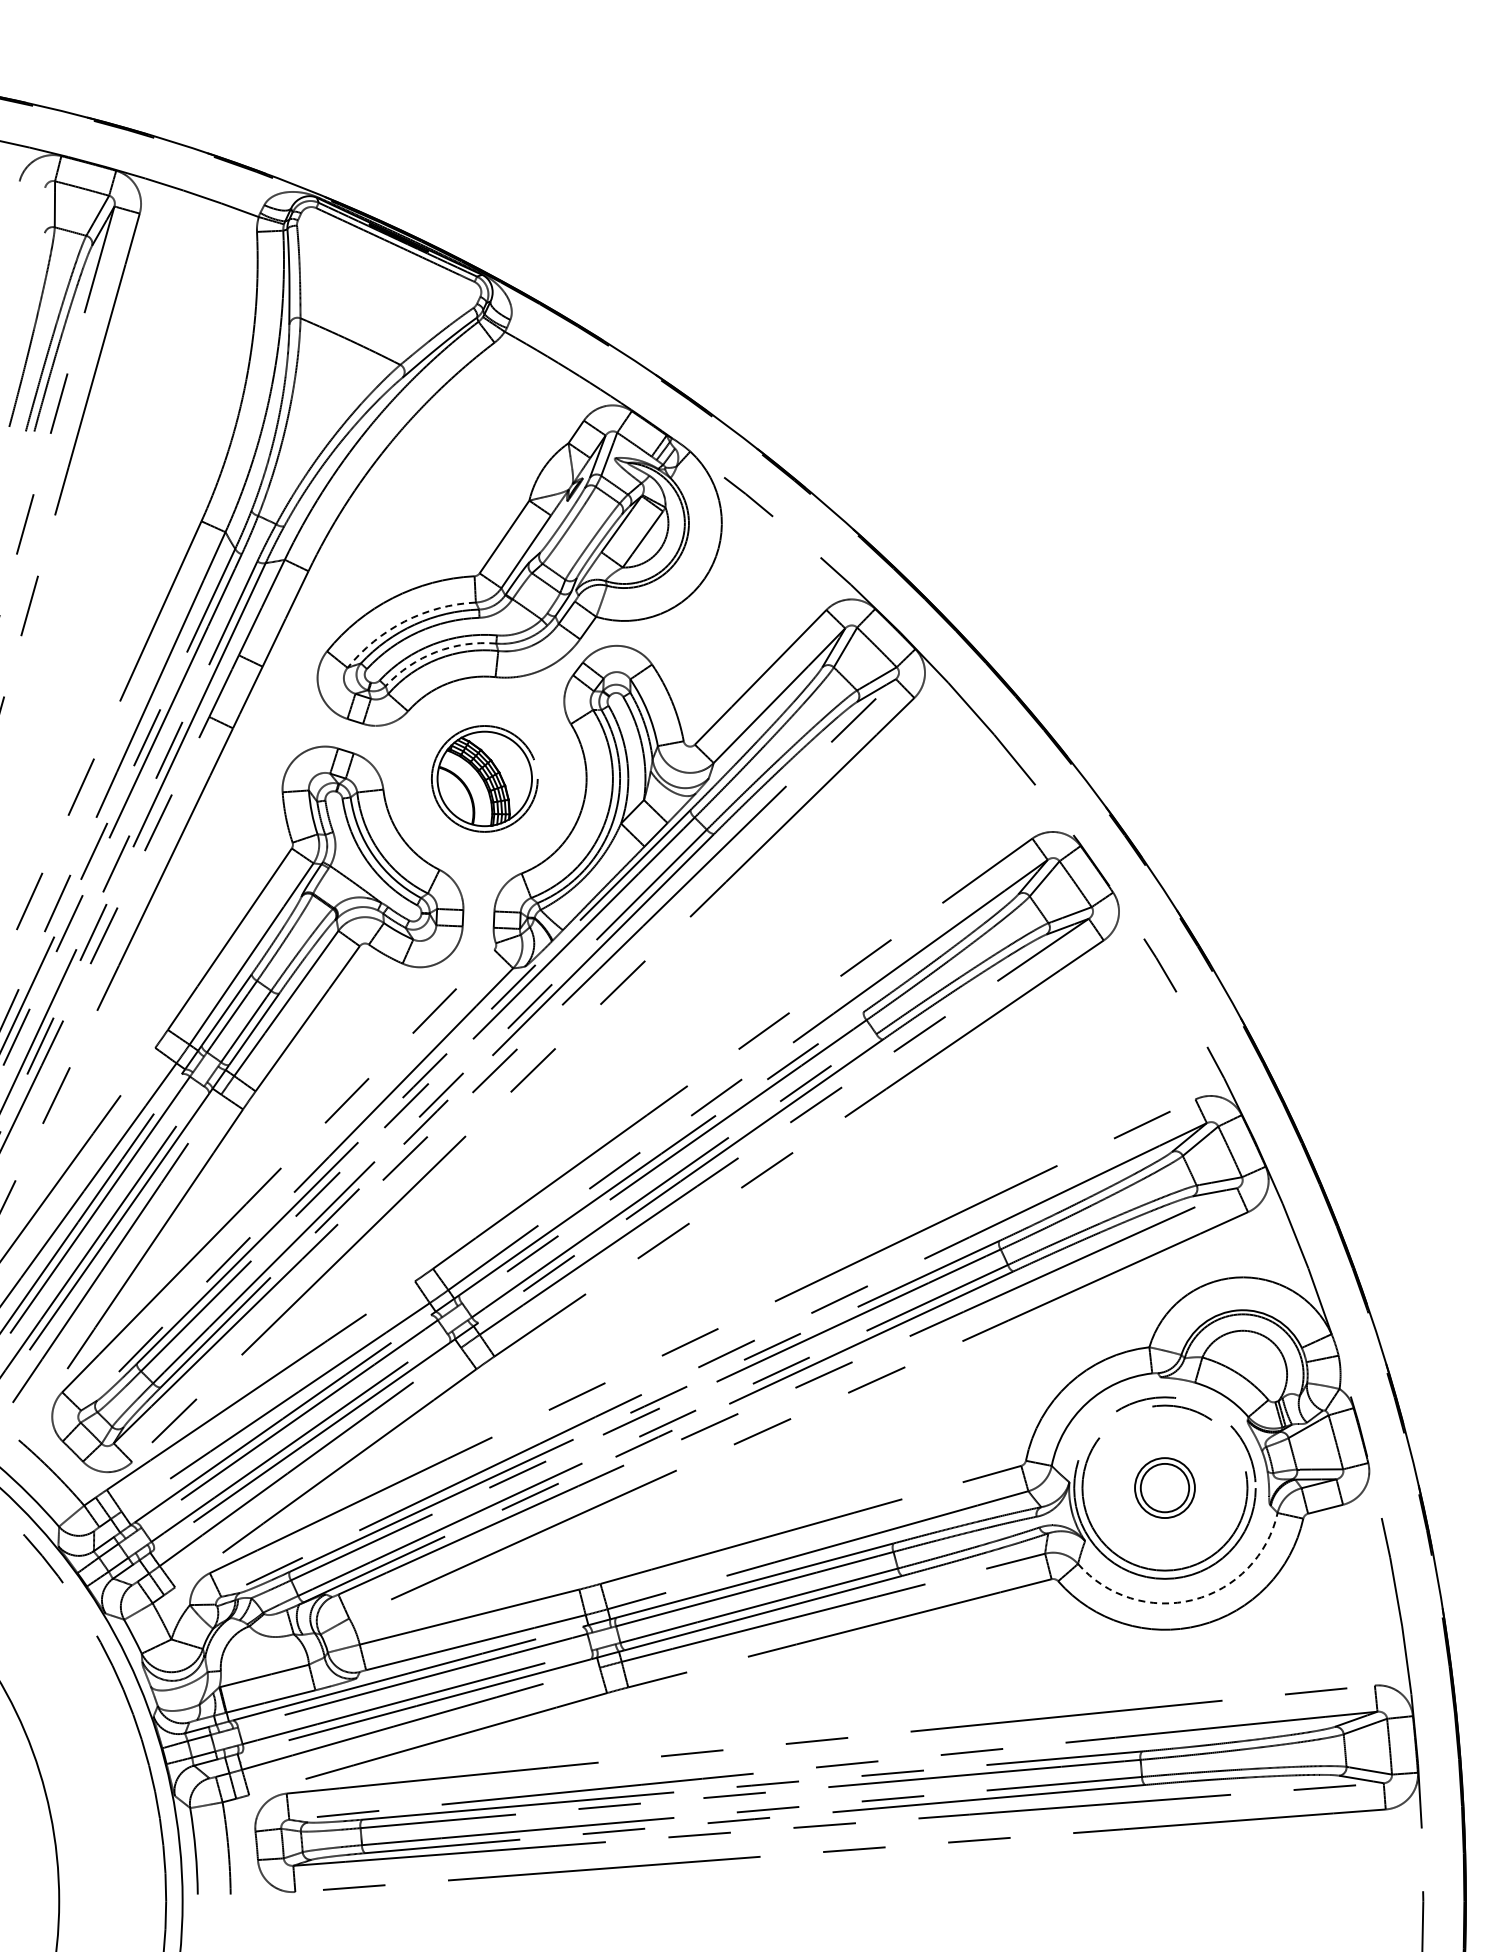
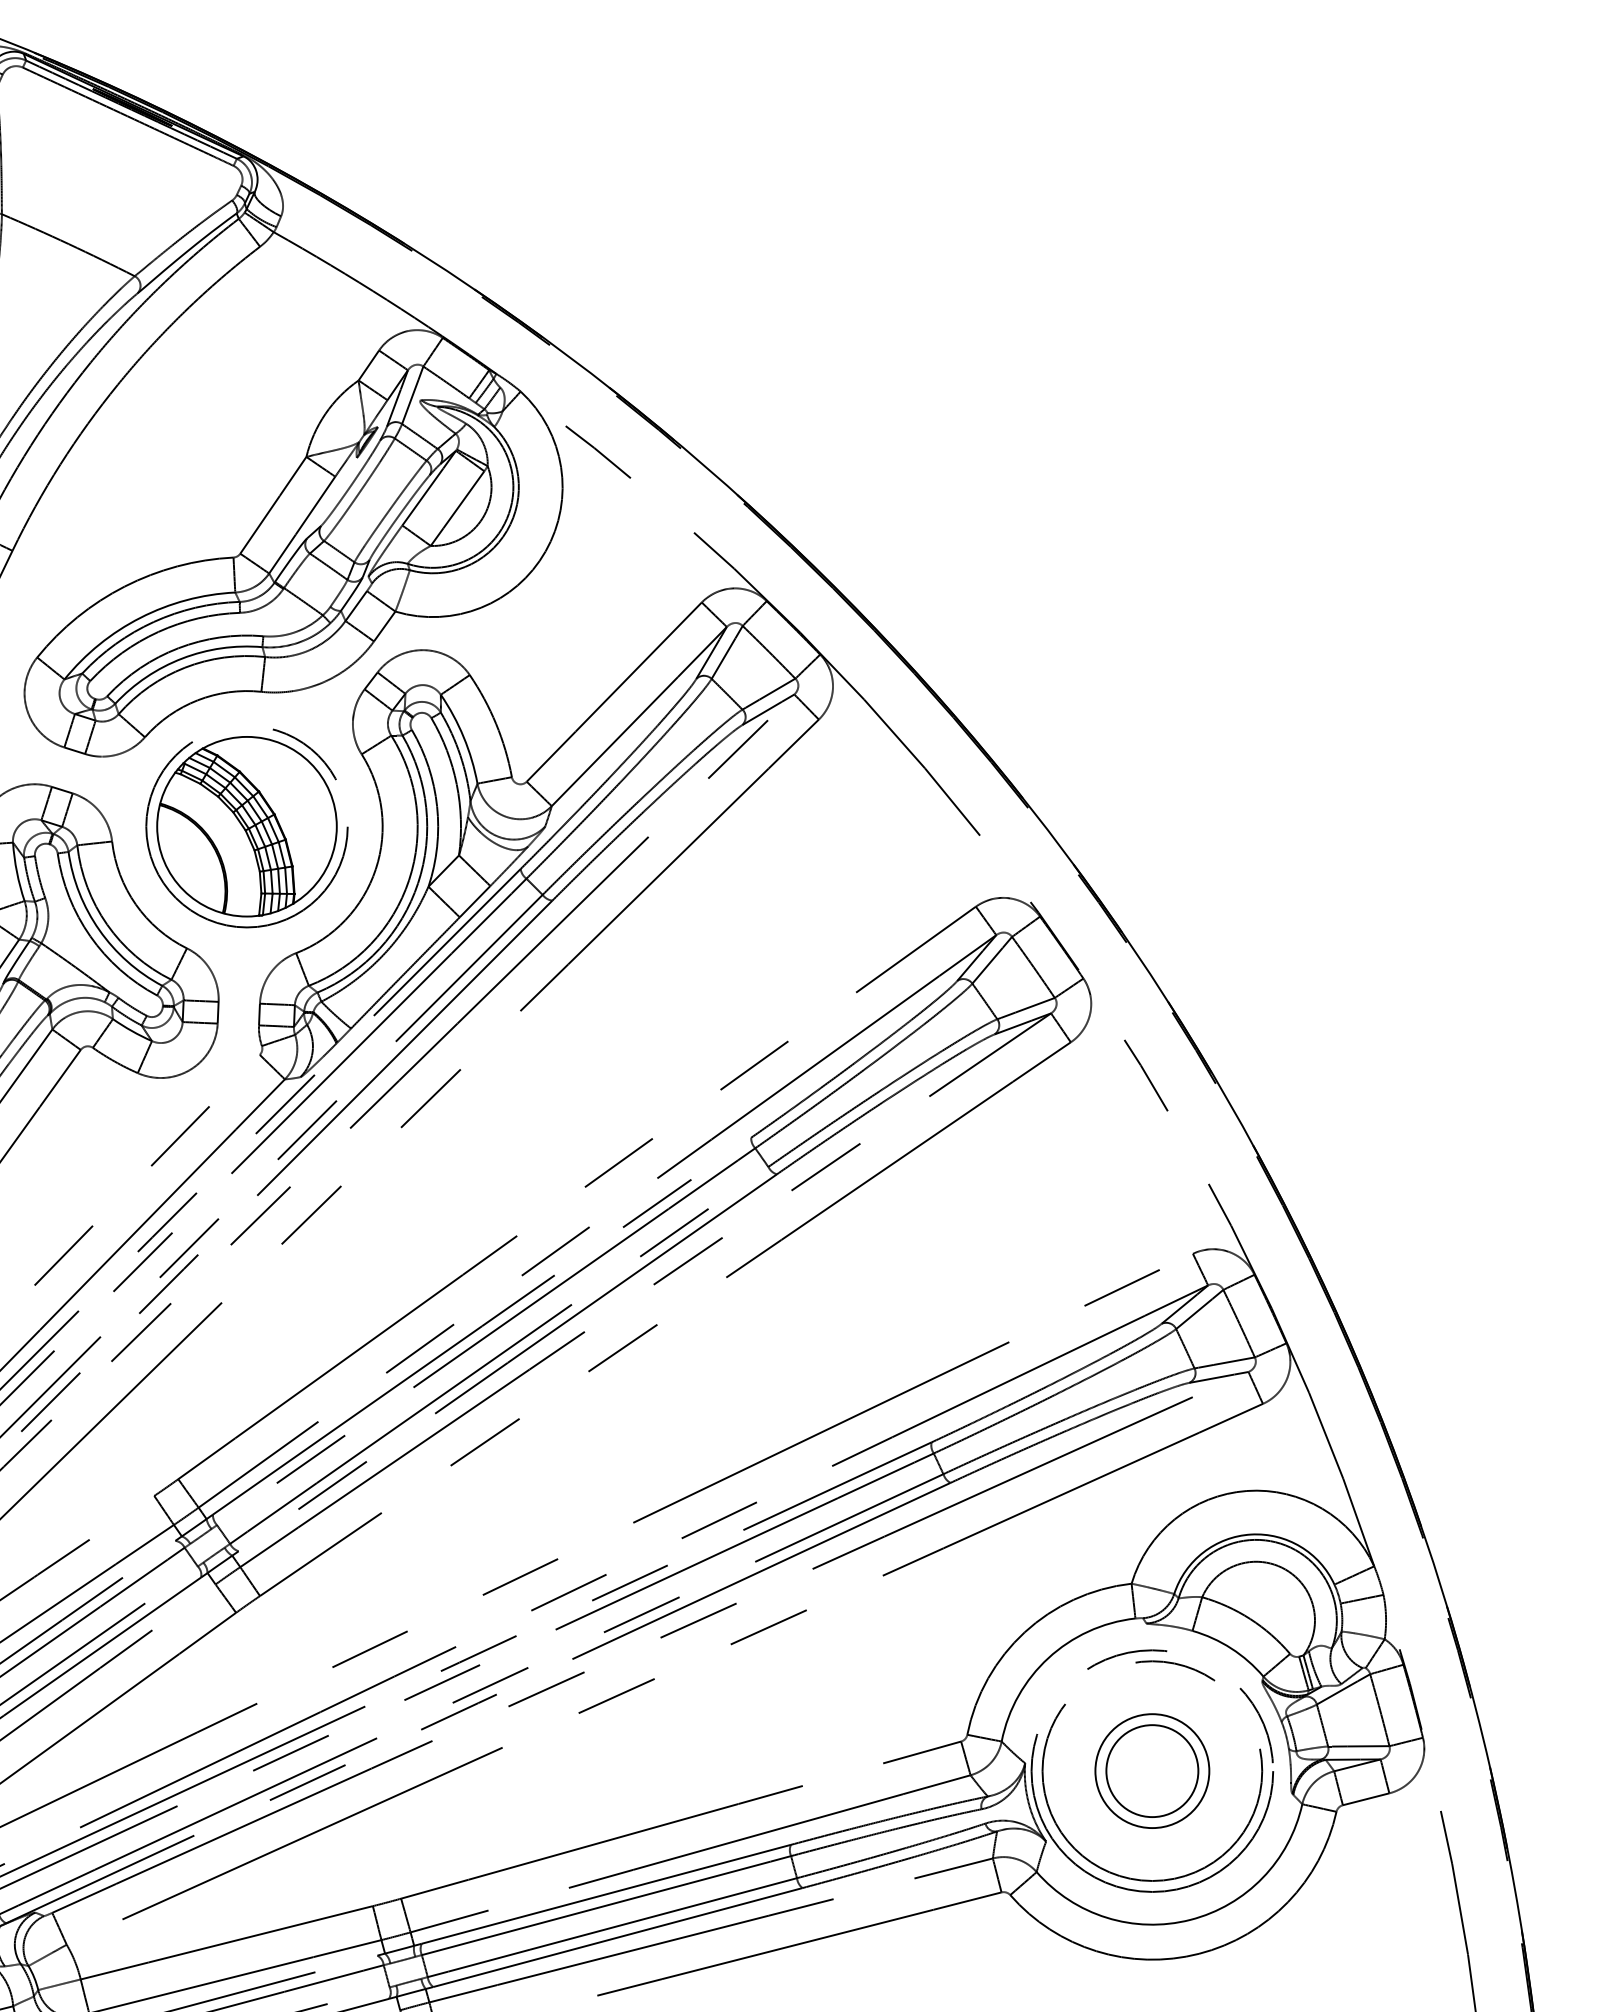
arc: (404, 621) -> (140, 617), dashed -> solid
arc: (436, 652) -> (182, 659), dashed -> solid
part: (484, 779) -> (246, 828), size x1.43
part: (1164, 1487) -> (1151, 1770), size x1.43
arc: (1193, 1599) -> (1190, 1919), dashed -> solid

